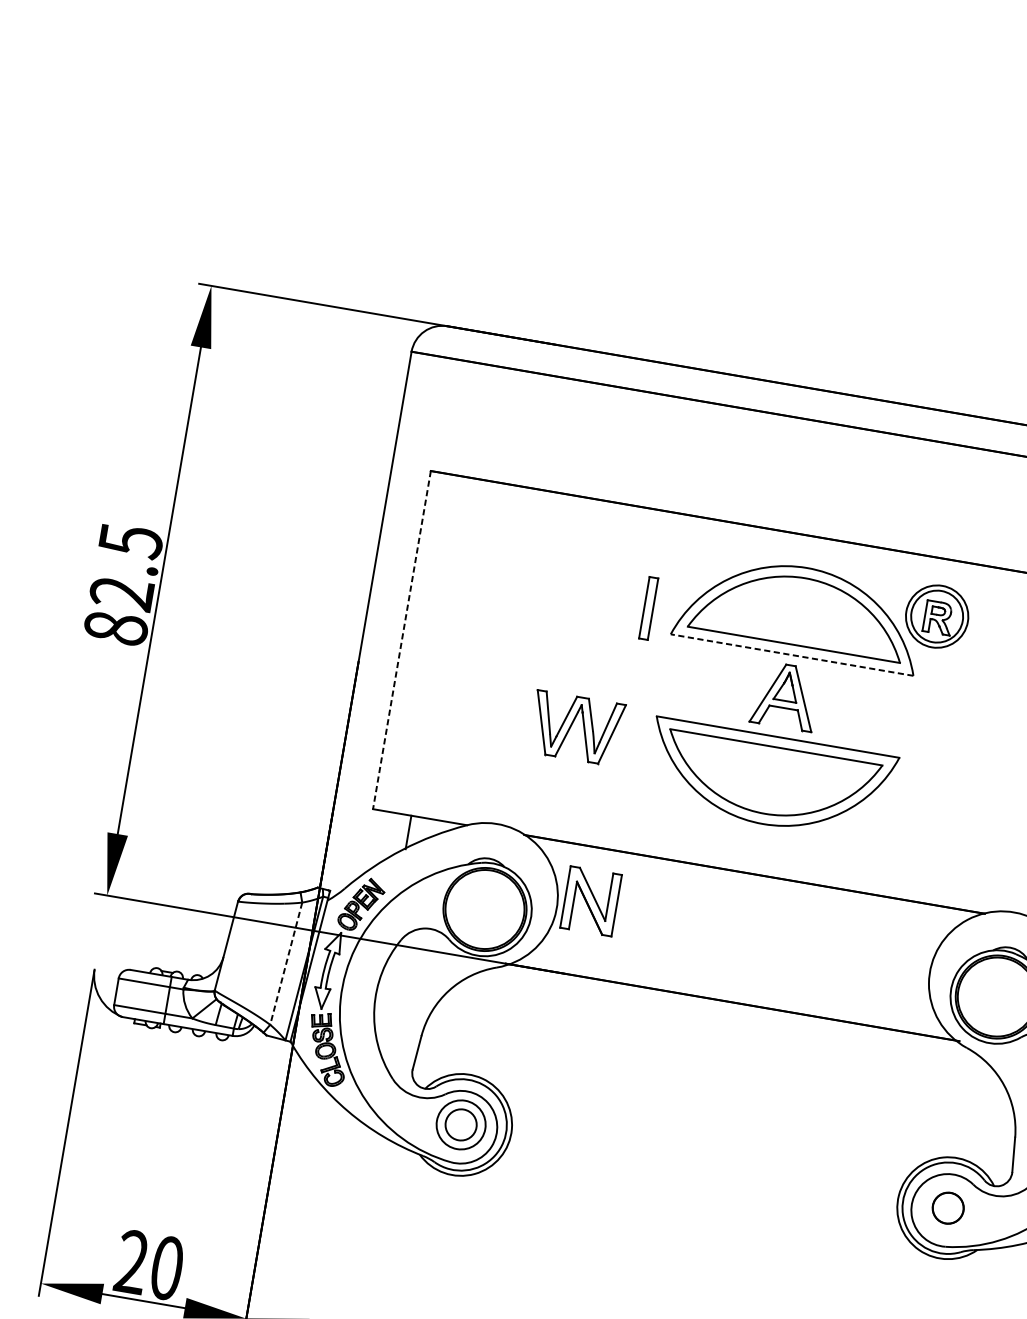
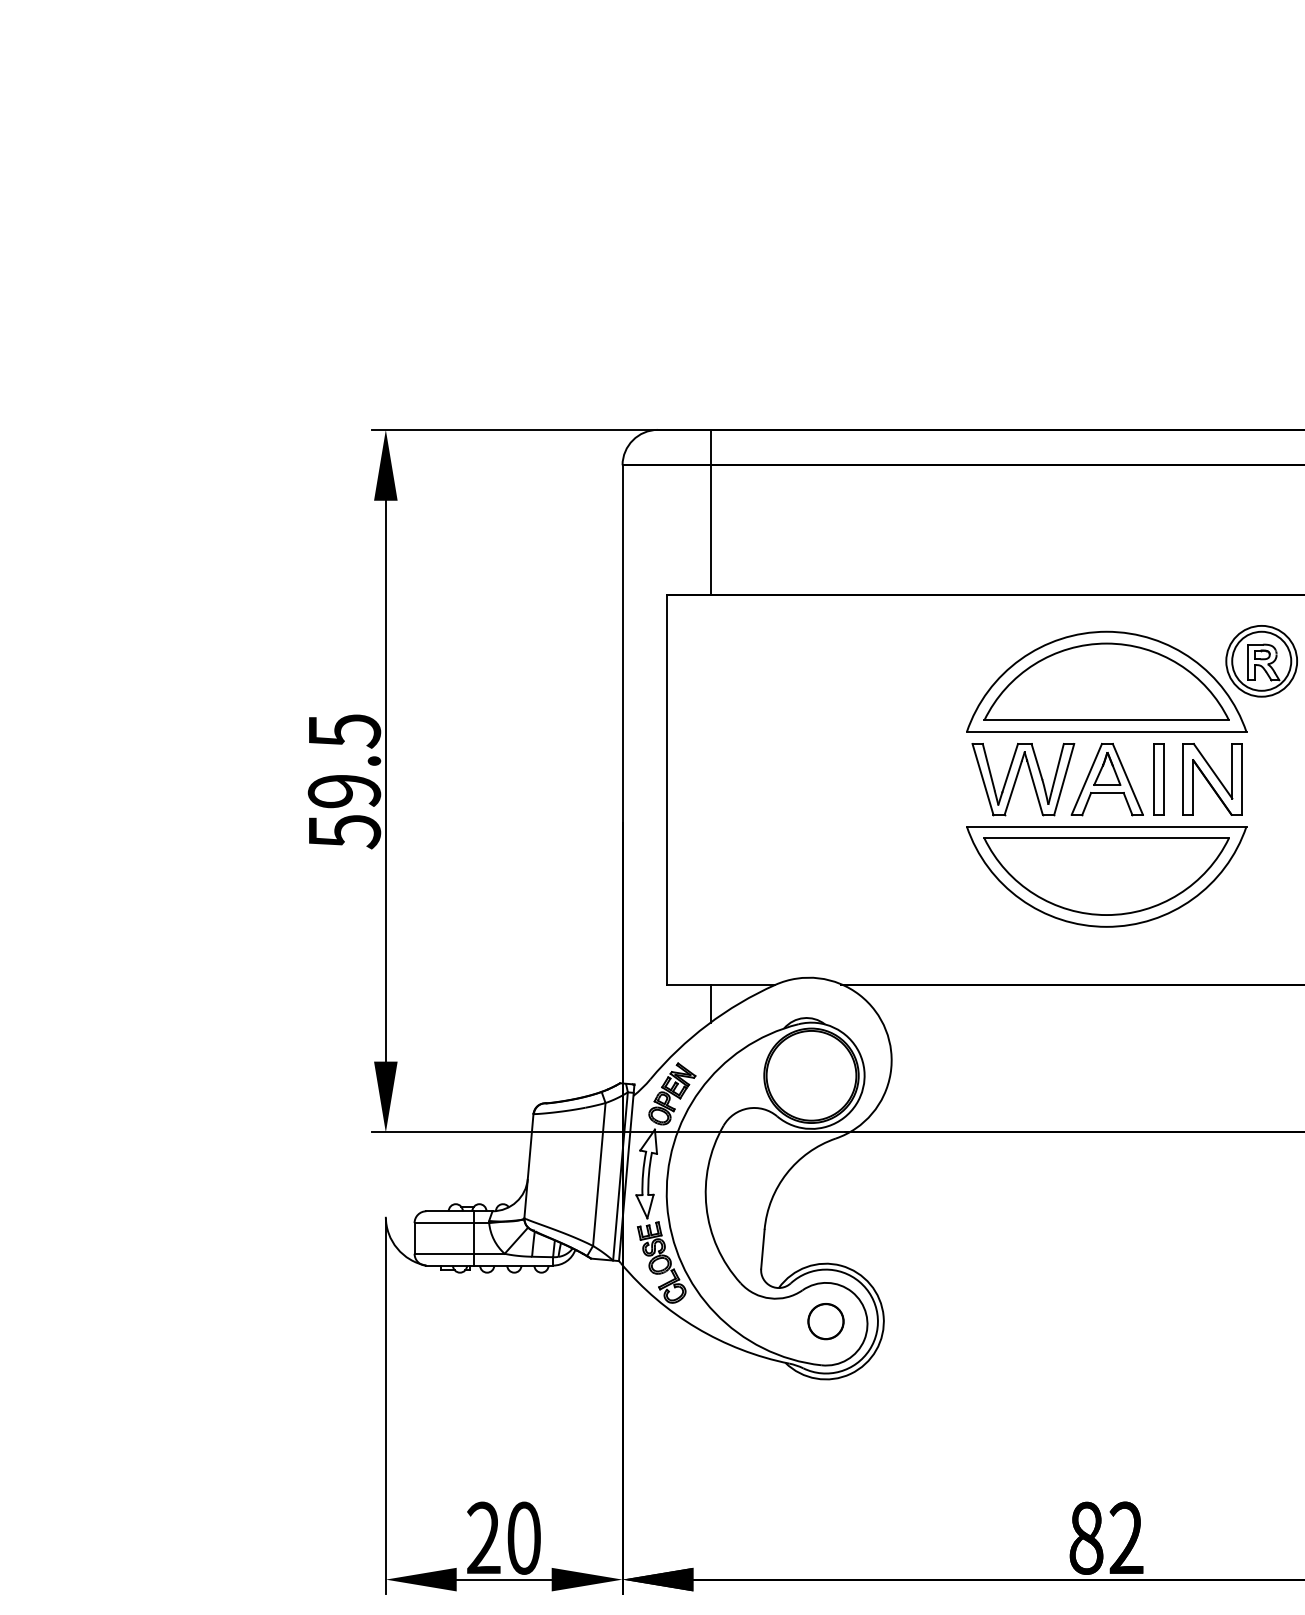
line: (481, 405) -> (711, 512), added
part: (648, 608) -> (1158, 779), moved
text: (118, 610) -> (344, 811), 82.5 -> 59.5
line: (401, 640) -> (666, 790), dashed -> solid
line: (791, 655) -> (1106, 732), dashed -> solid
part: (571, 726) -> (1017, 778), moved
part: (590, 901) -> (1212, 779), moved
line: (286, 963) -> (599, 1174), dashed -> solid
circle: (460, 1124) -> (825, 1321), size x0.62

